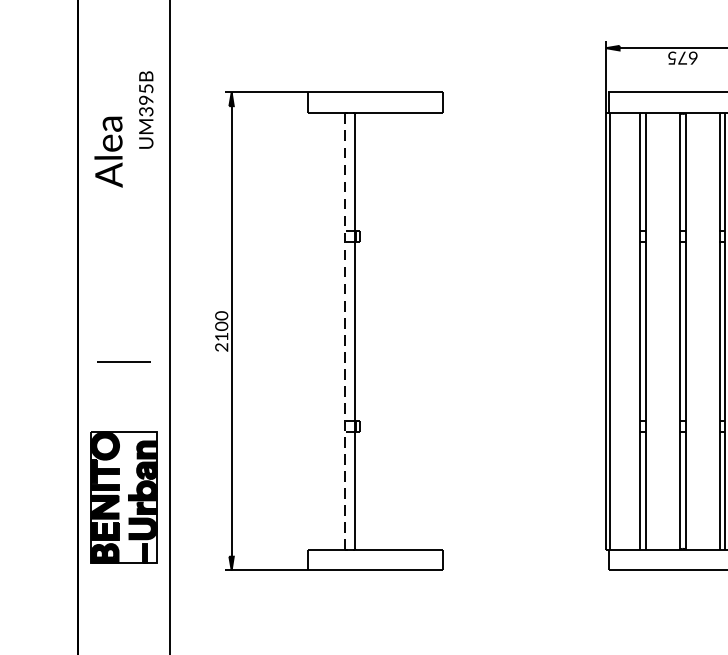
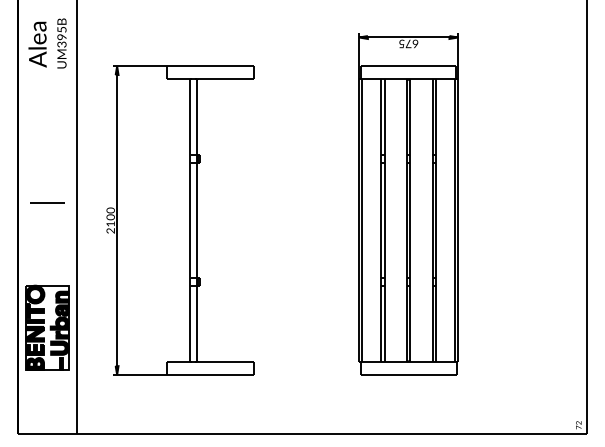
text: (145, 110) -> (61, 43), moved
text: (108, 151) -> (37, 44), moved
line: (345, 331) -> (190, 220), dashed -> solid
line: (123, 362) -> (47, 202), moved

